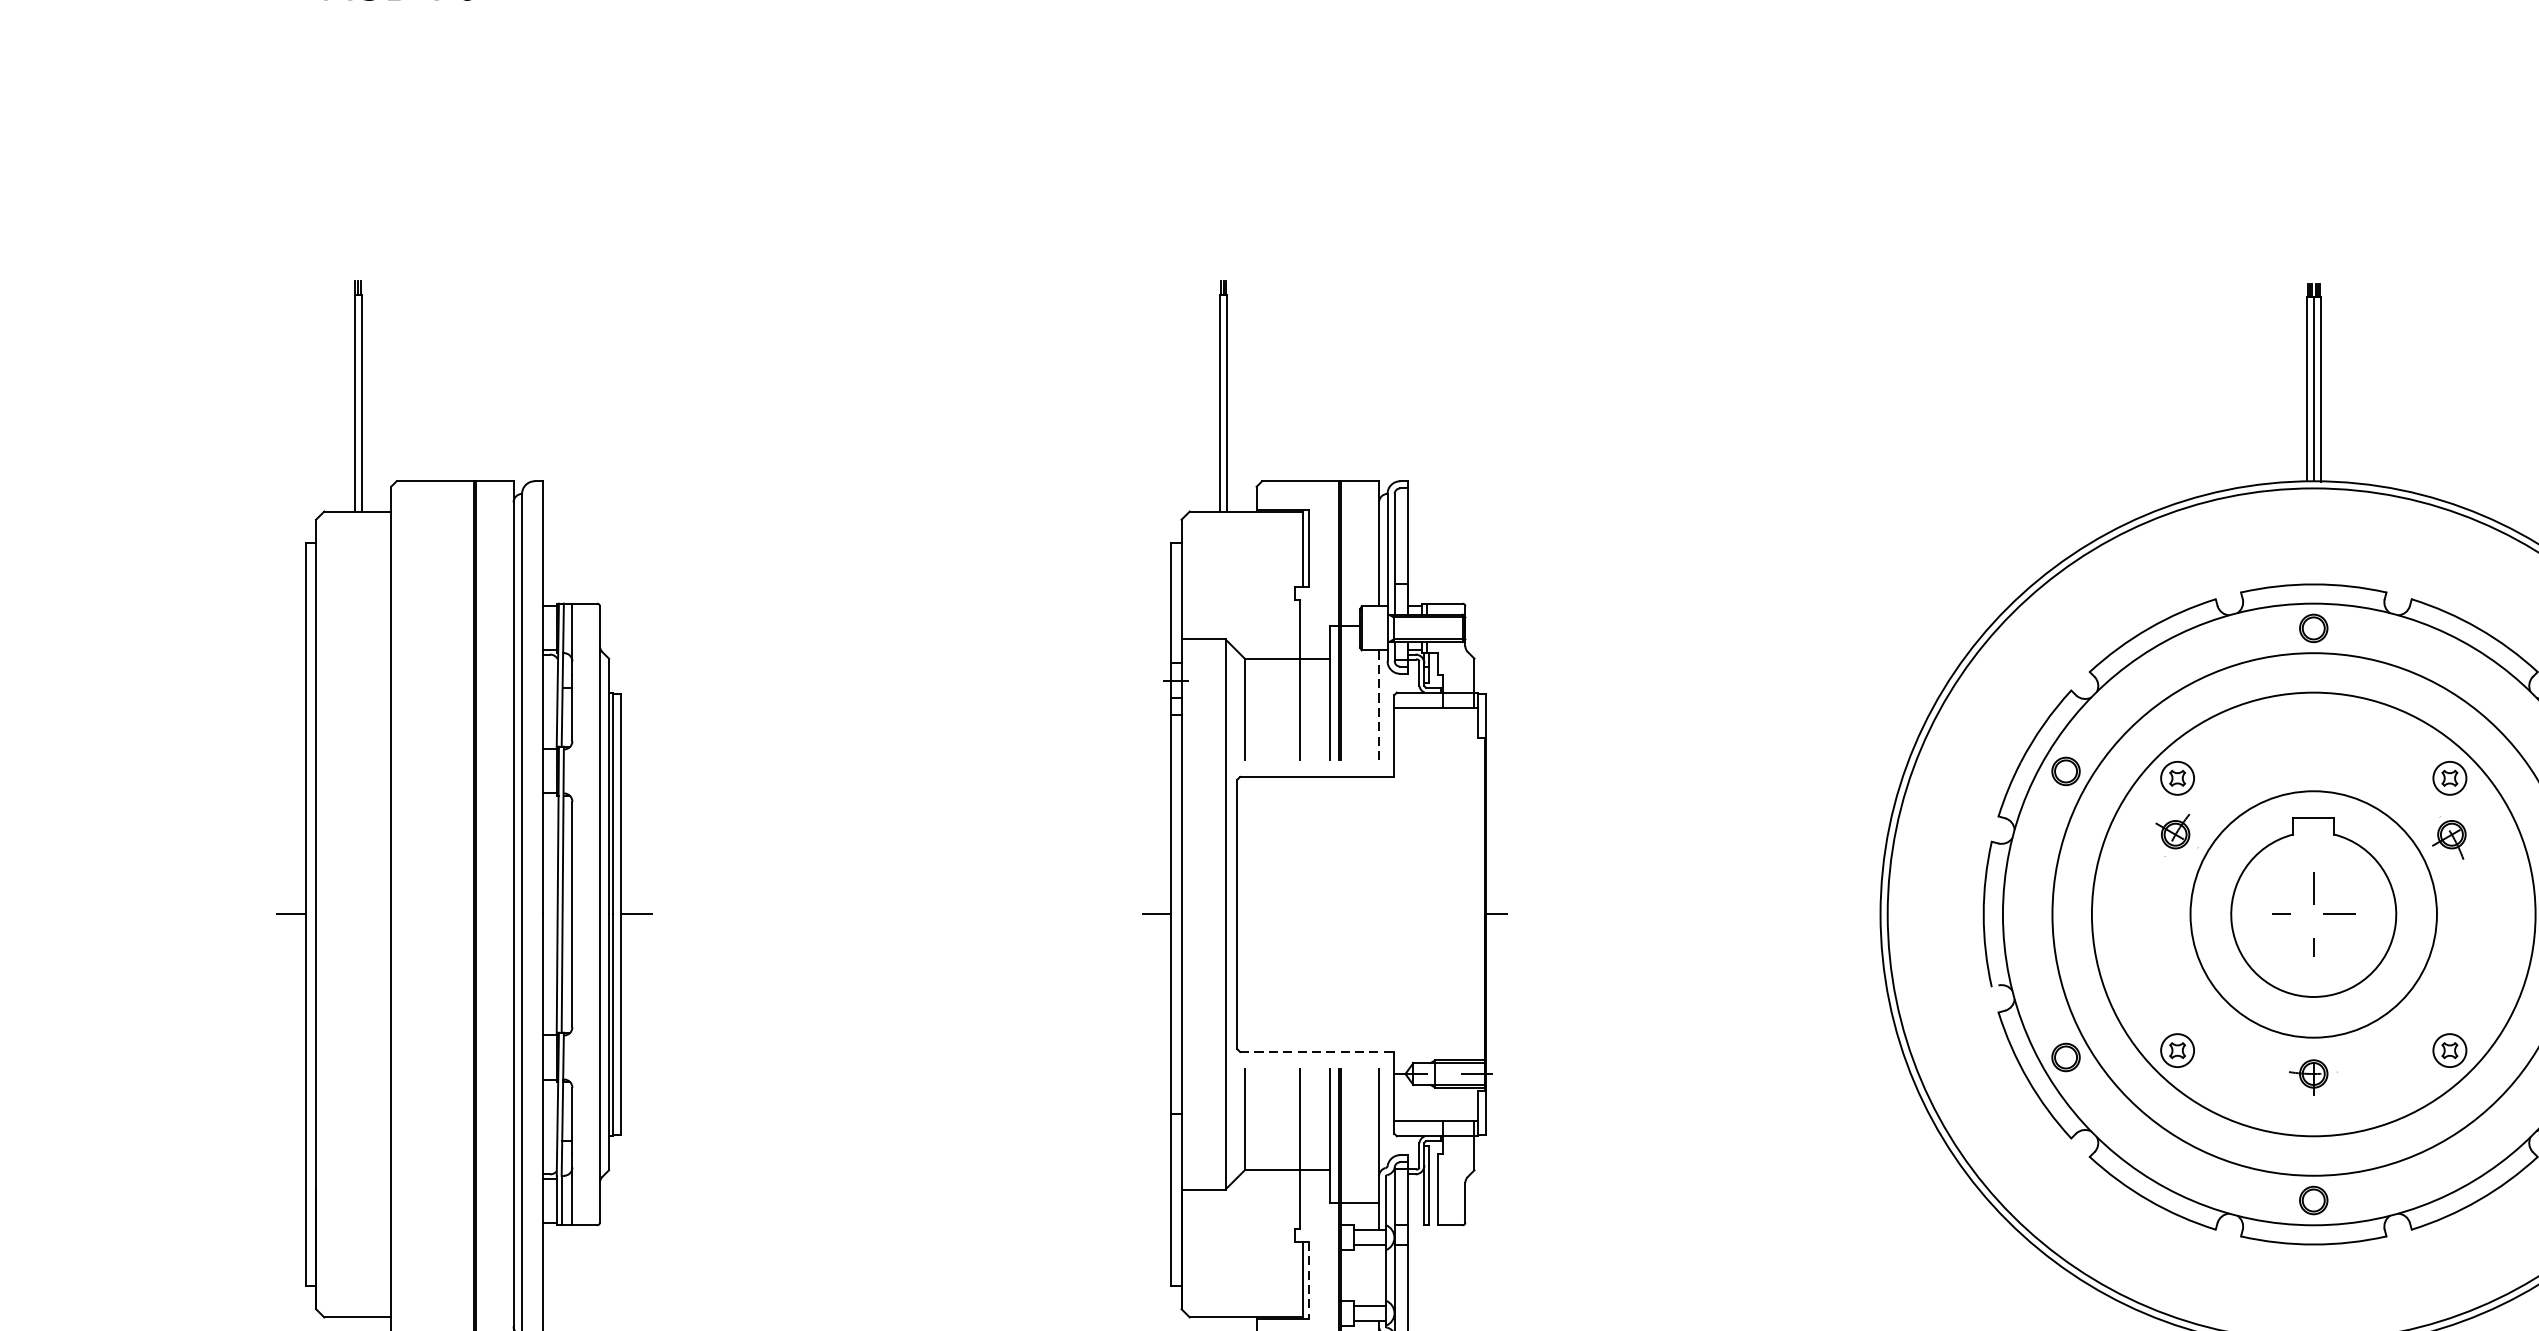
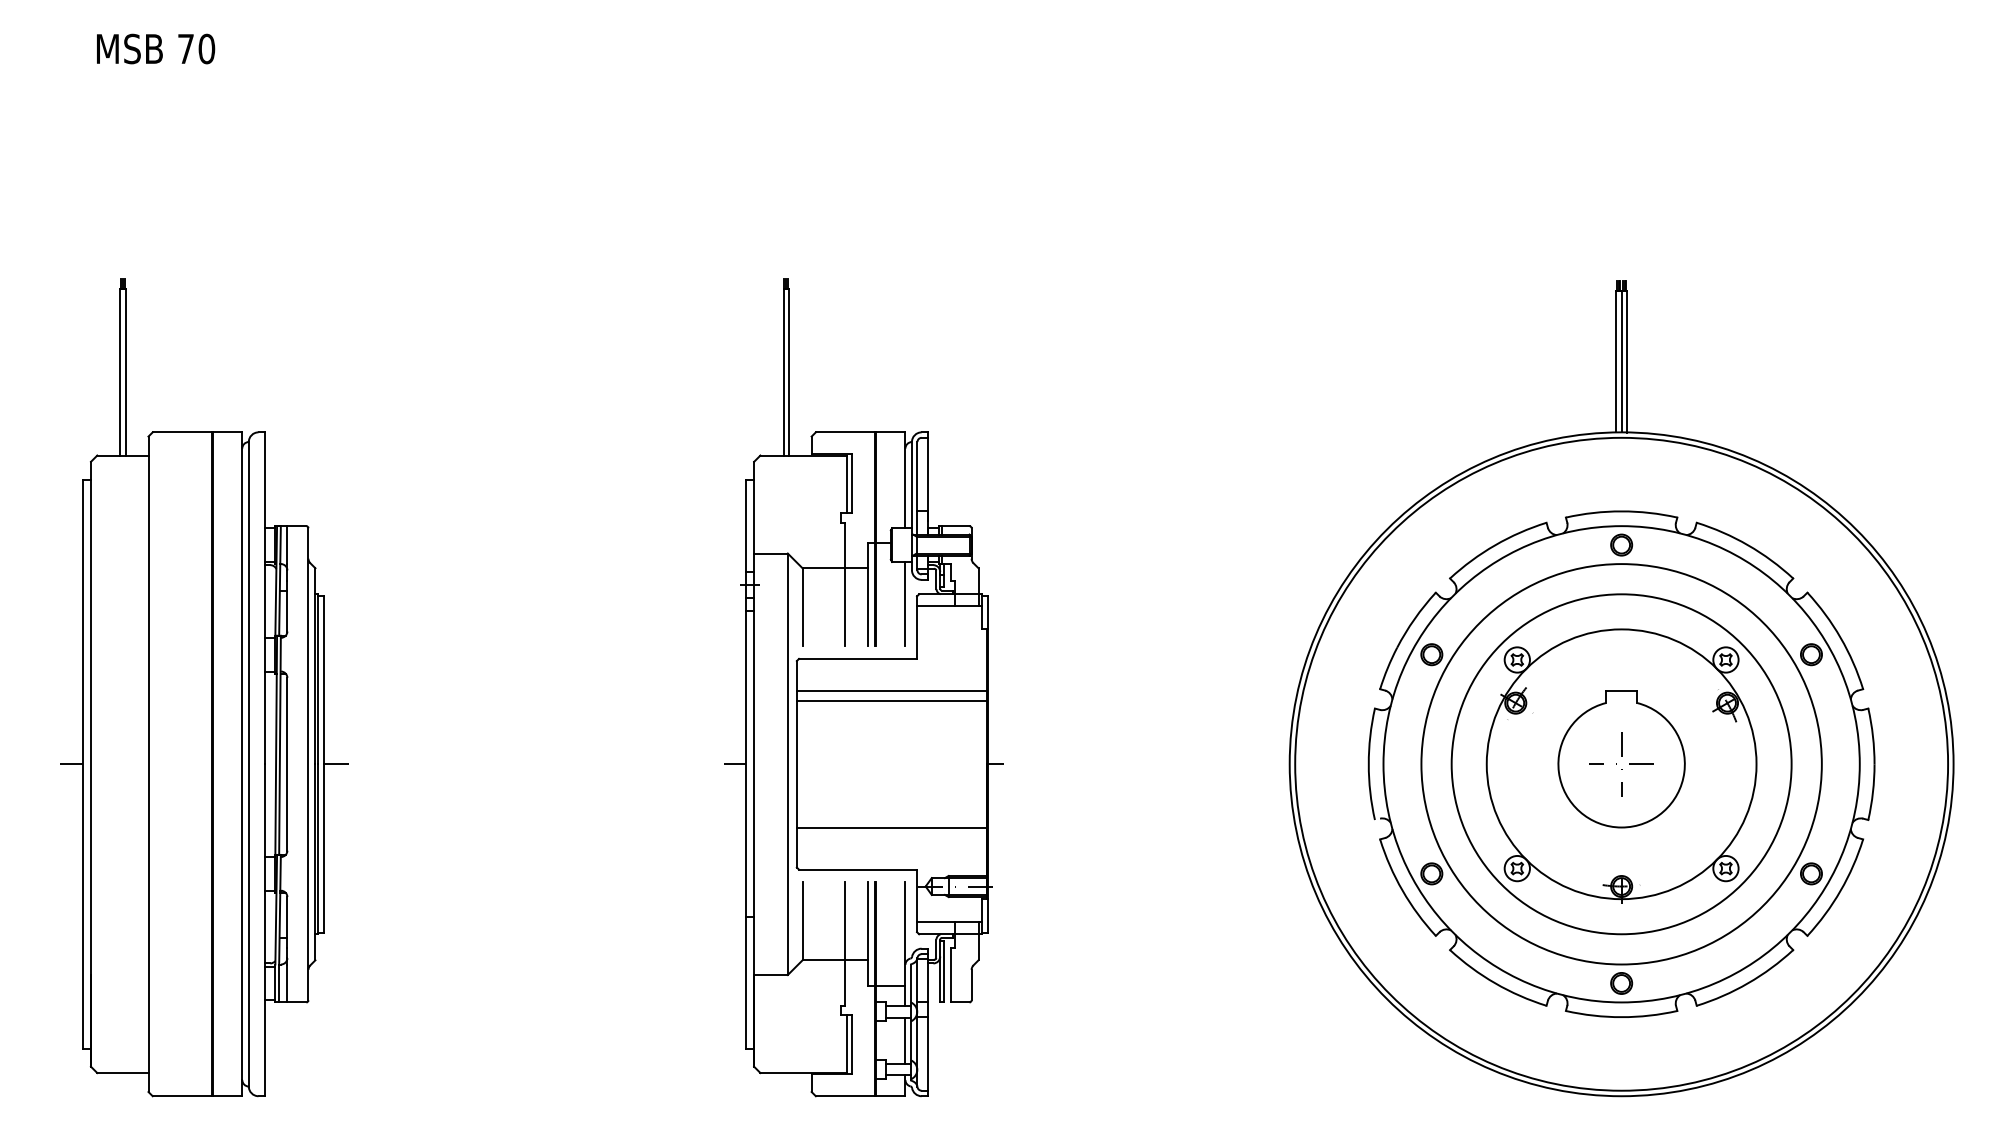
line: (1379, 705) -> (905, 604), dashed -> solid
line: (1360, 818) -> (891, 690), added
line: (1360, 832) -> (891, 701), added
circle: (2313, 914) -> (1621, 764), size x1.43
line: (1360, 996) -> (891, 827), added
line: (1317, 1051) -> (858, 869), dashed -> solid
line: (1379, 1274) -> (905, 1040), added
line: (1308, 1280) -> (851, 1044), dashed -> solid

